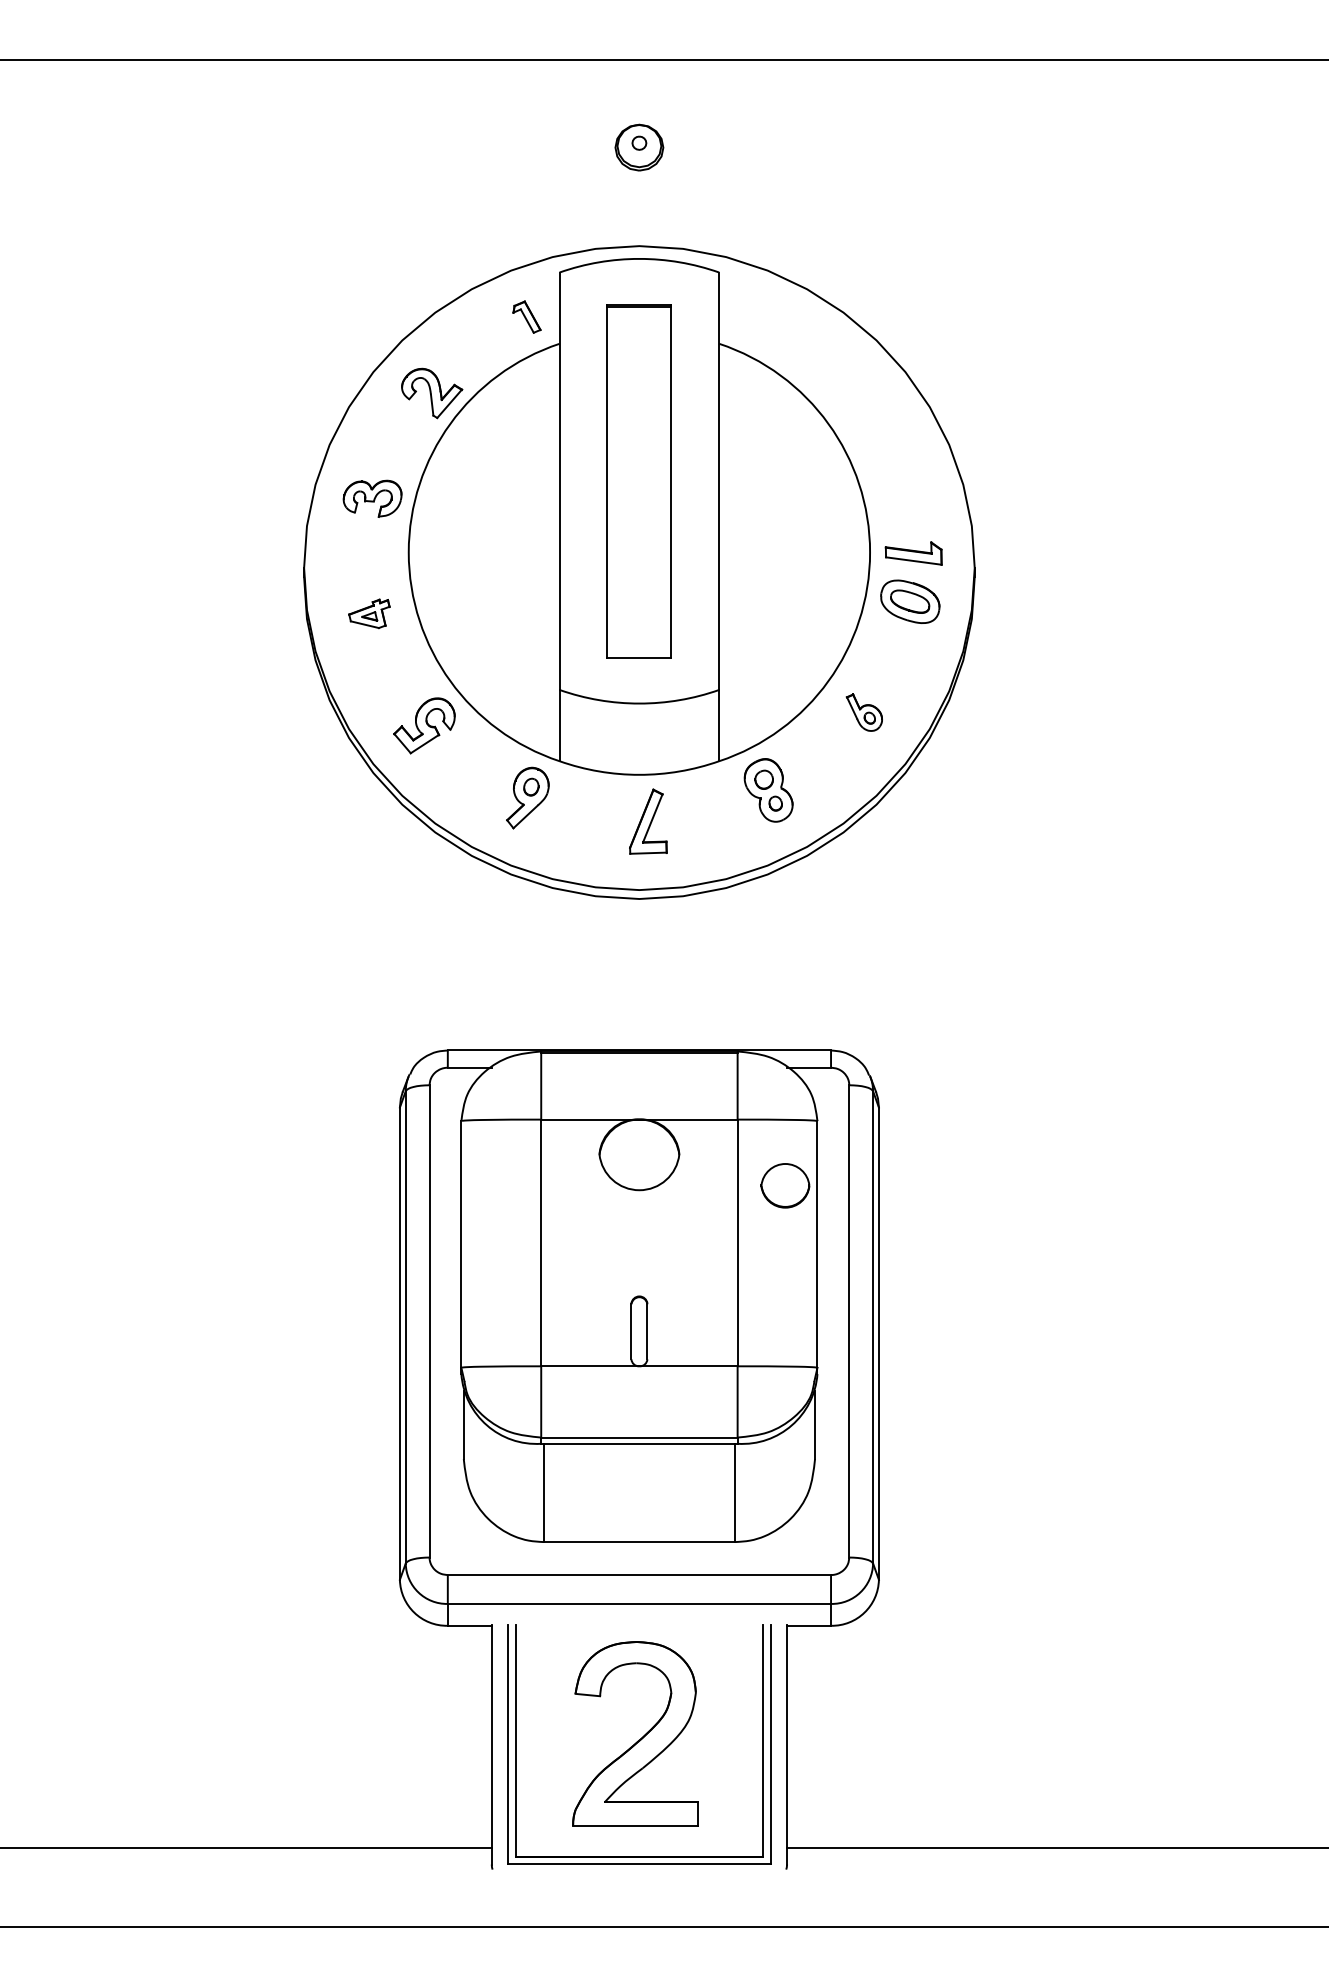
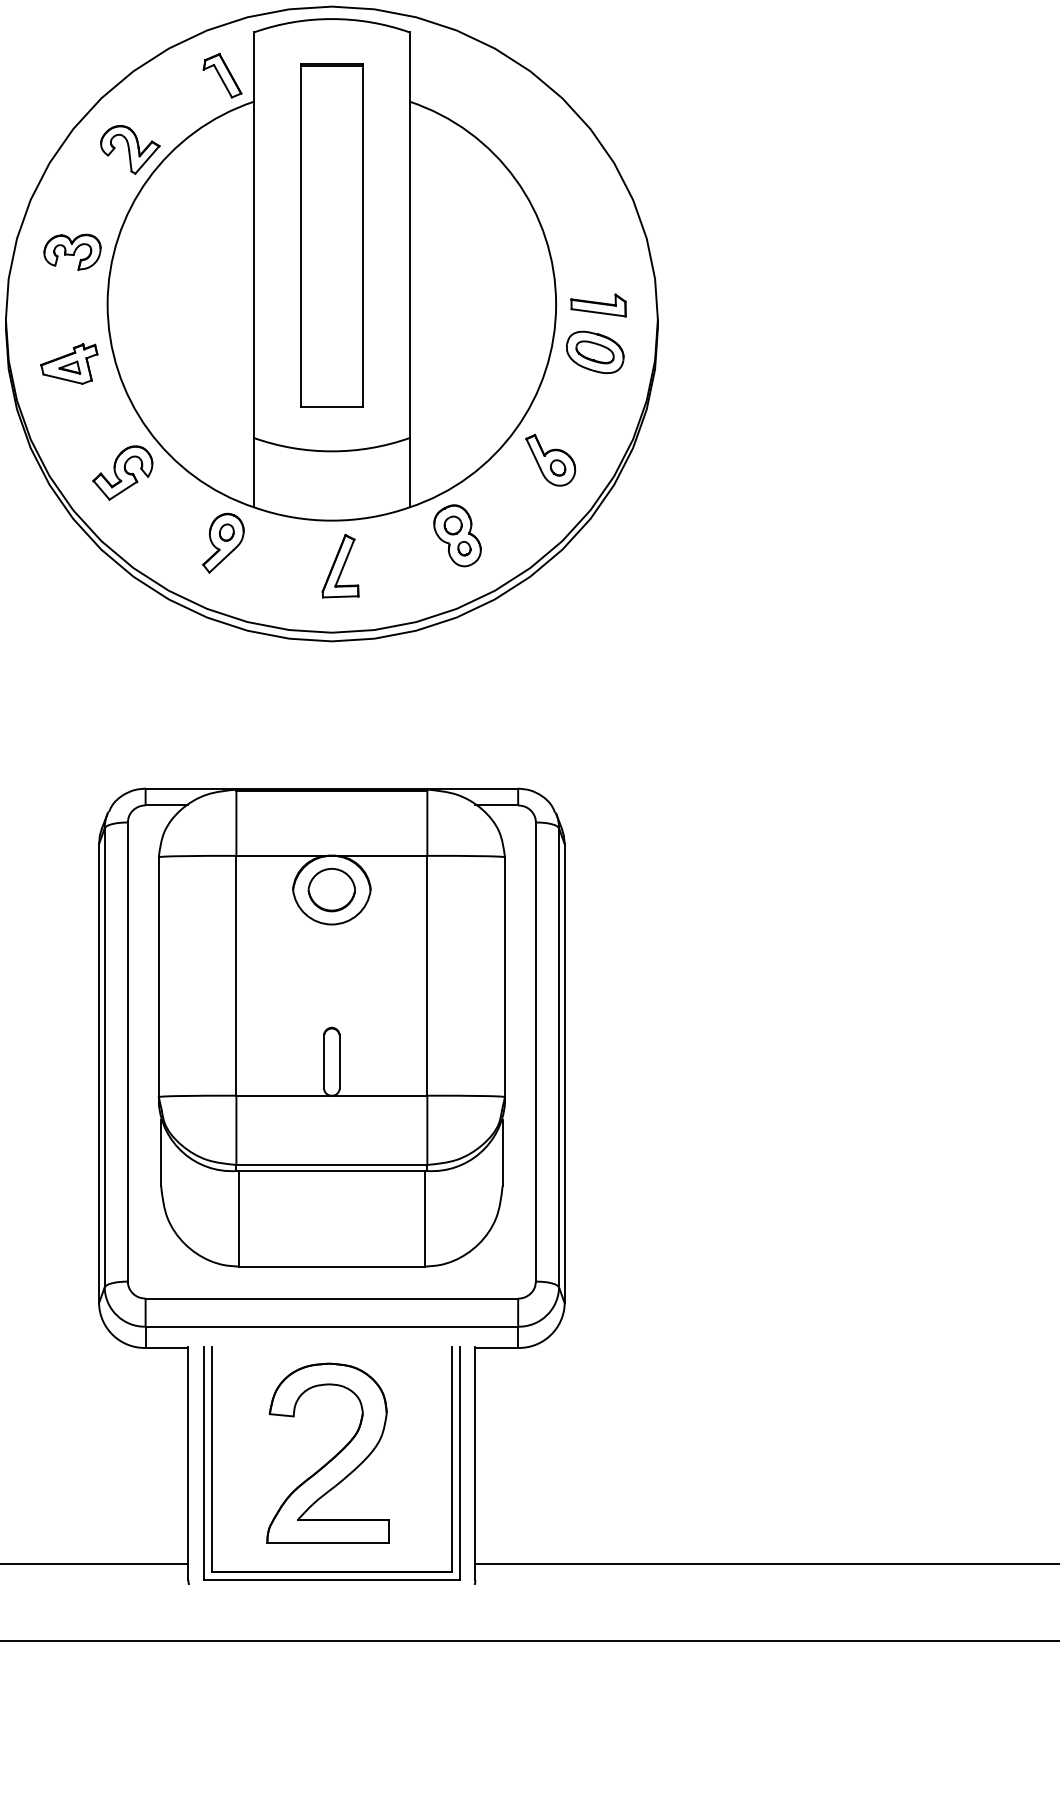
part: (526, 316) -> (222, 75), size x1.43
part: (369, 613) -> (69, 363), size x1.43
part: (864, 712) -> (550, 460), size x1.43
part: (785, 1185) -> (331, 889), moved

